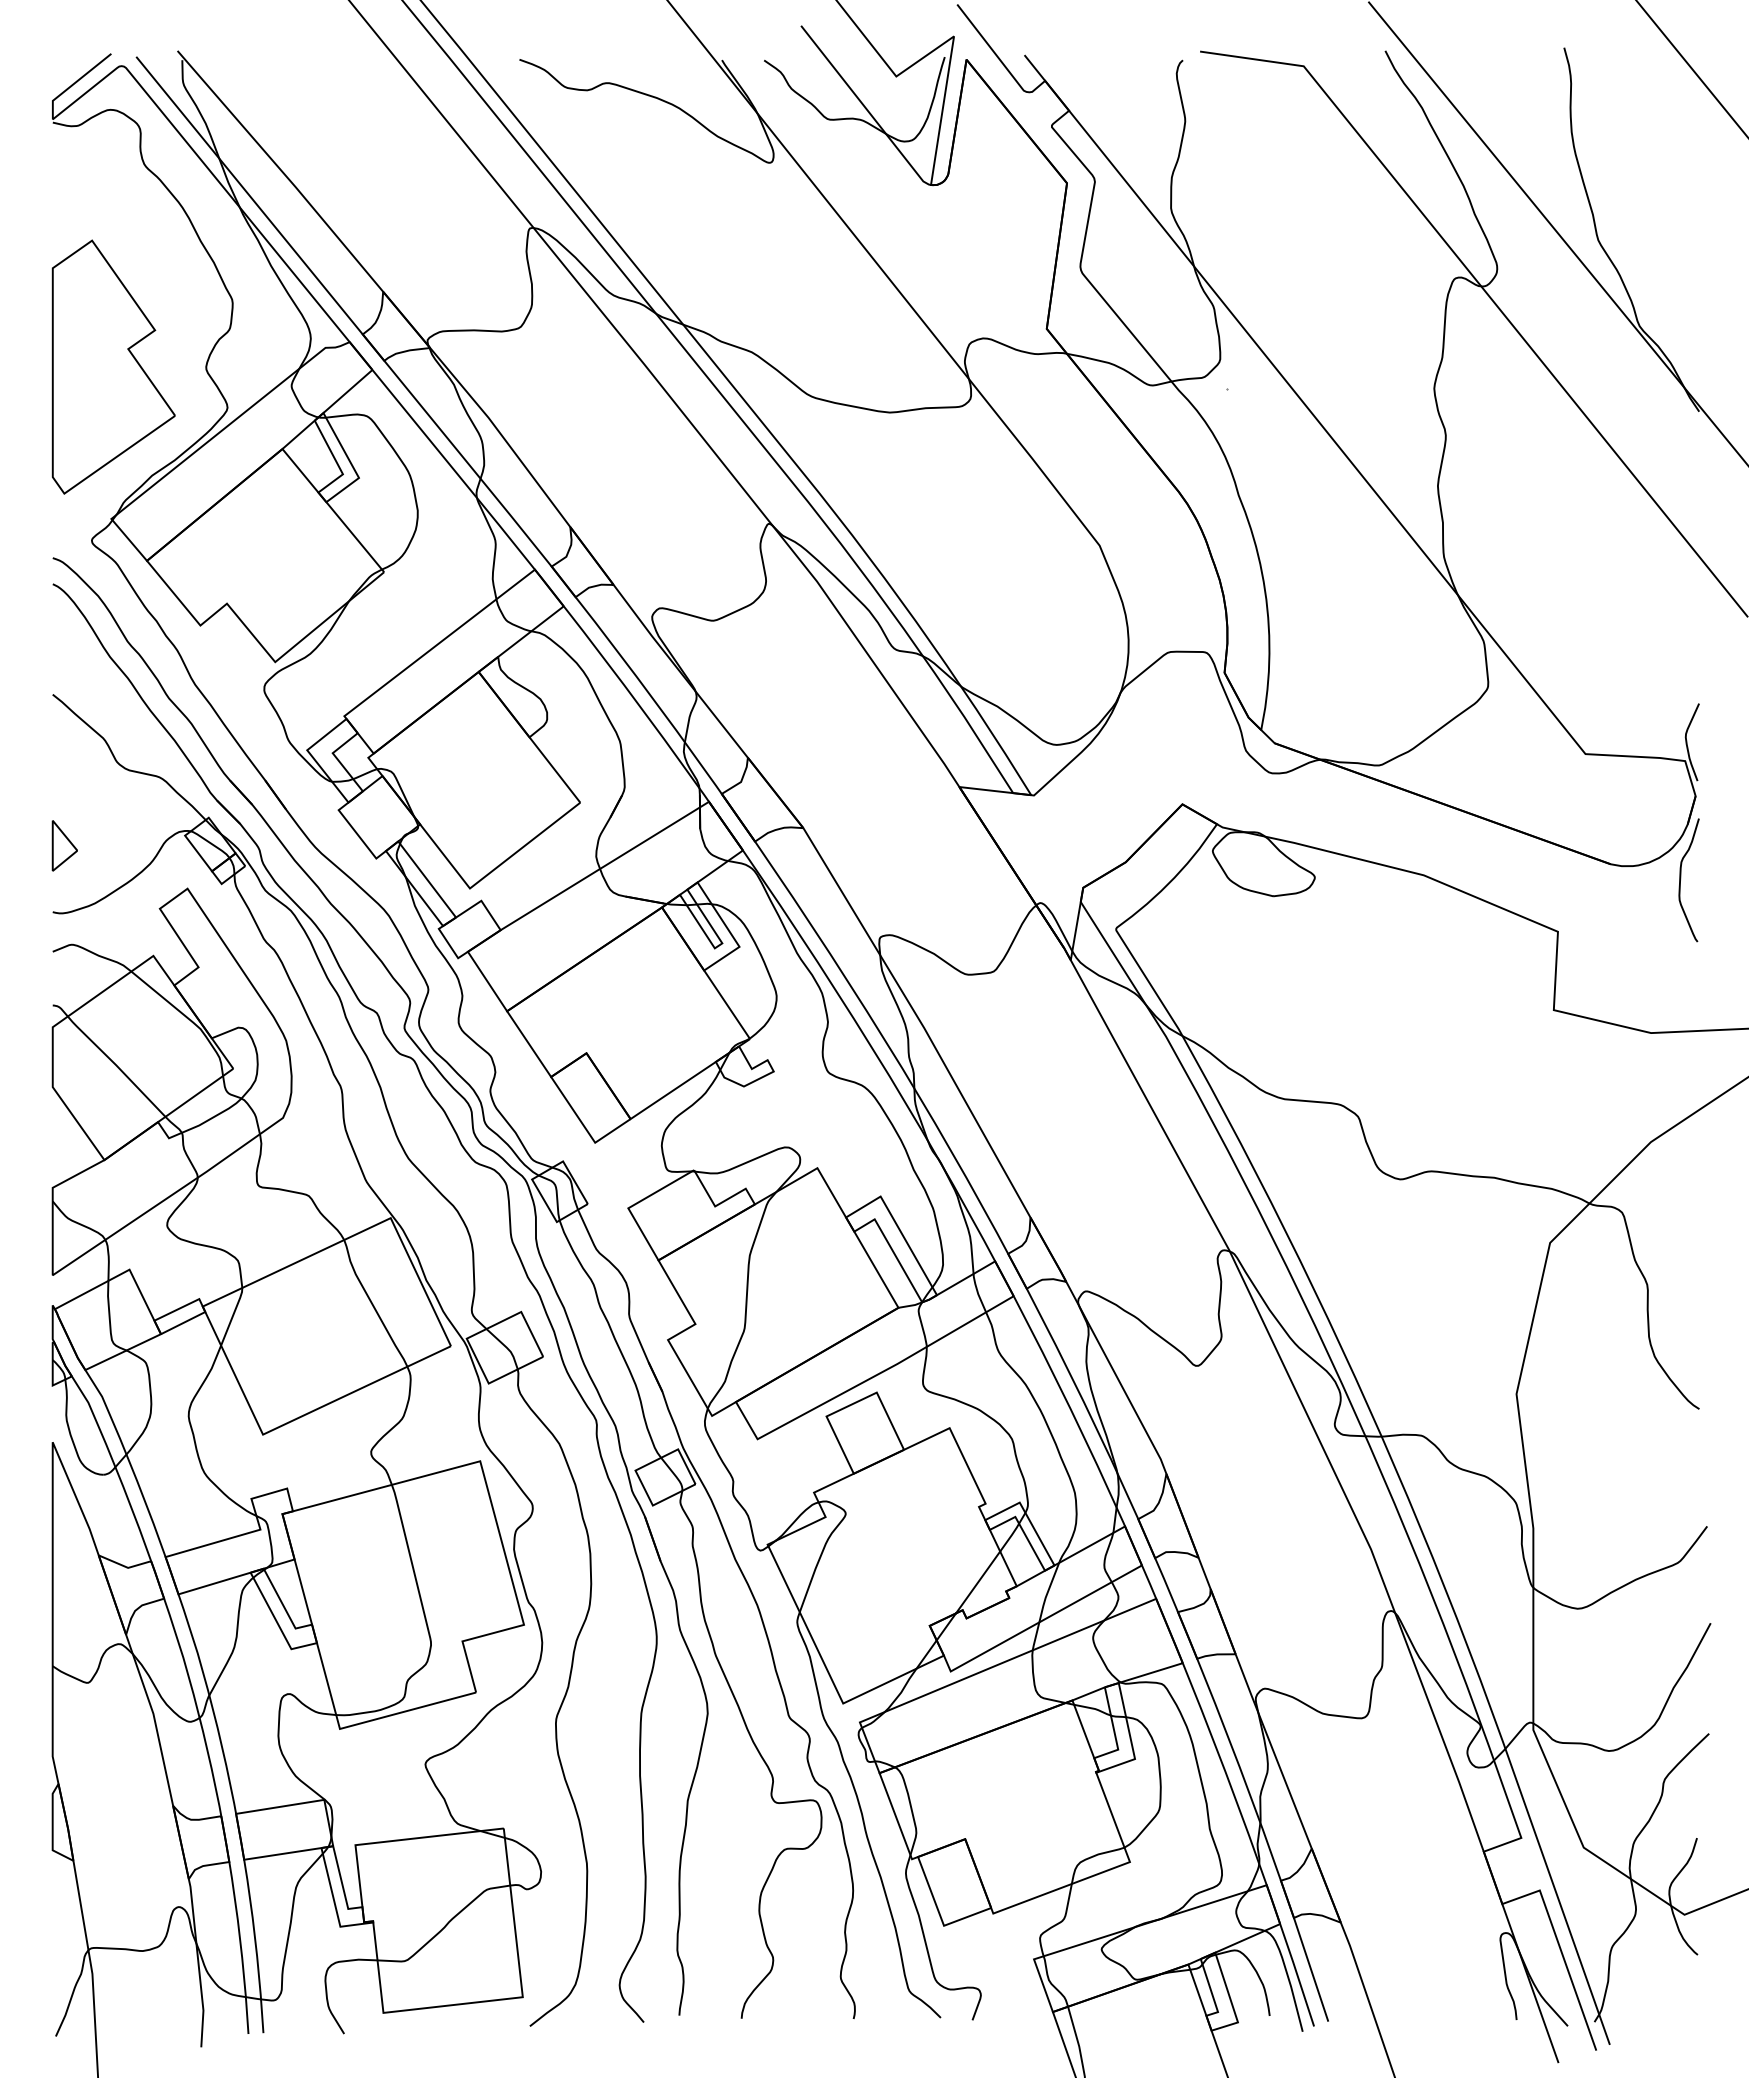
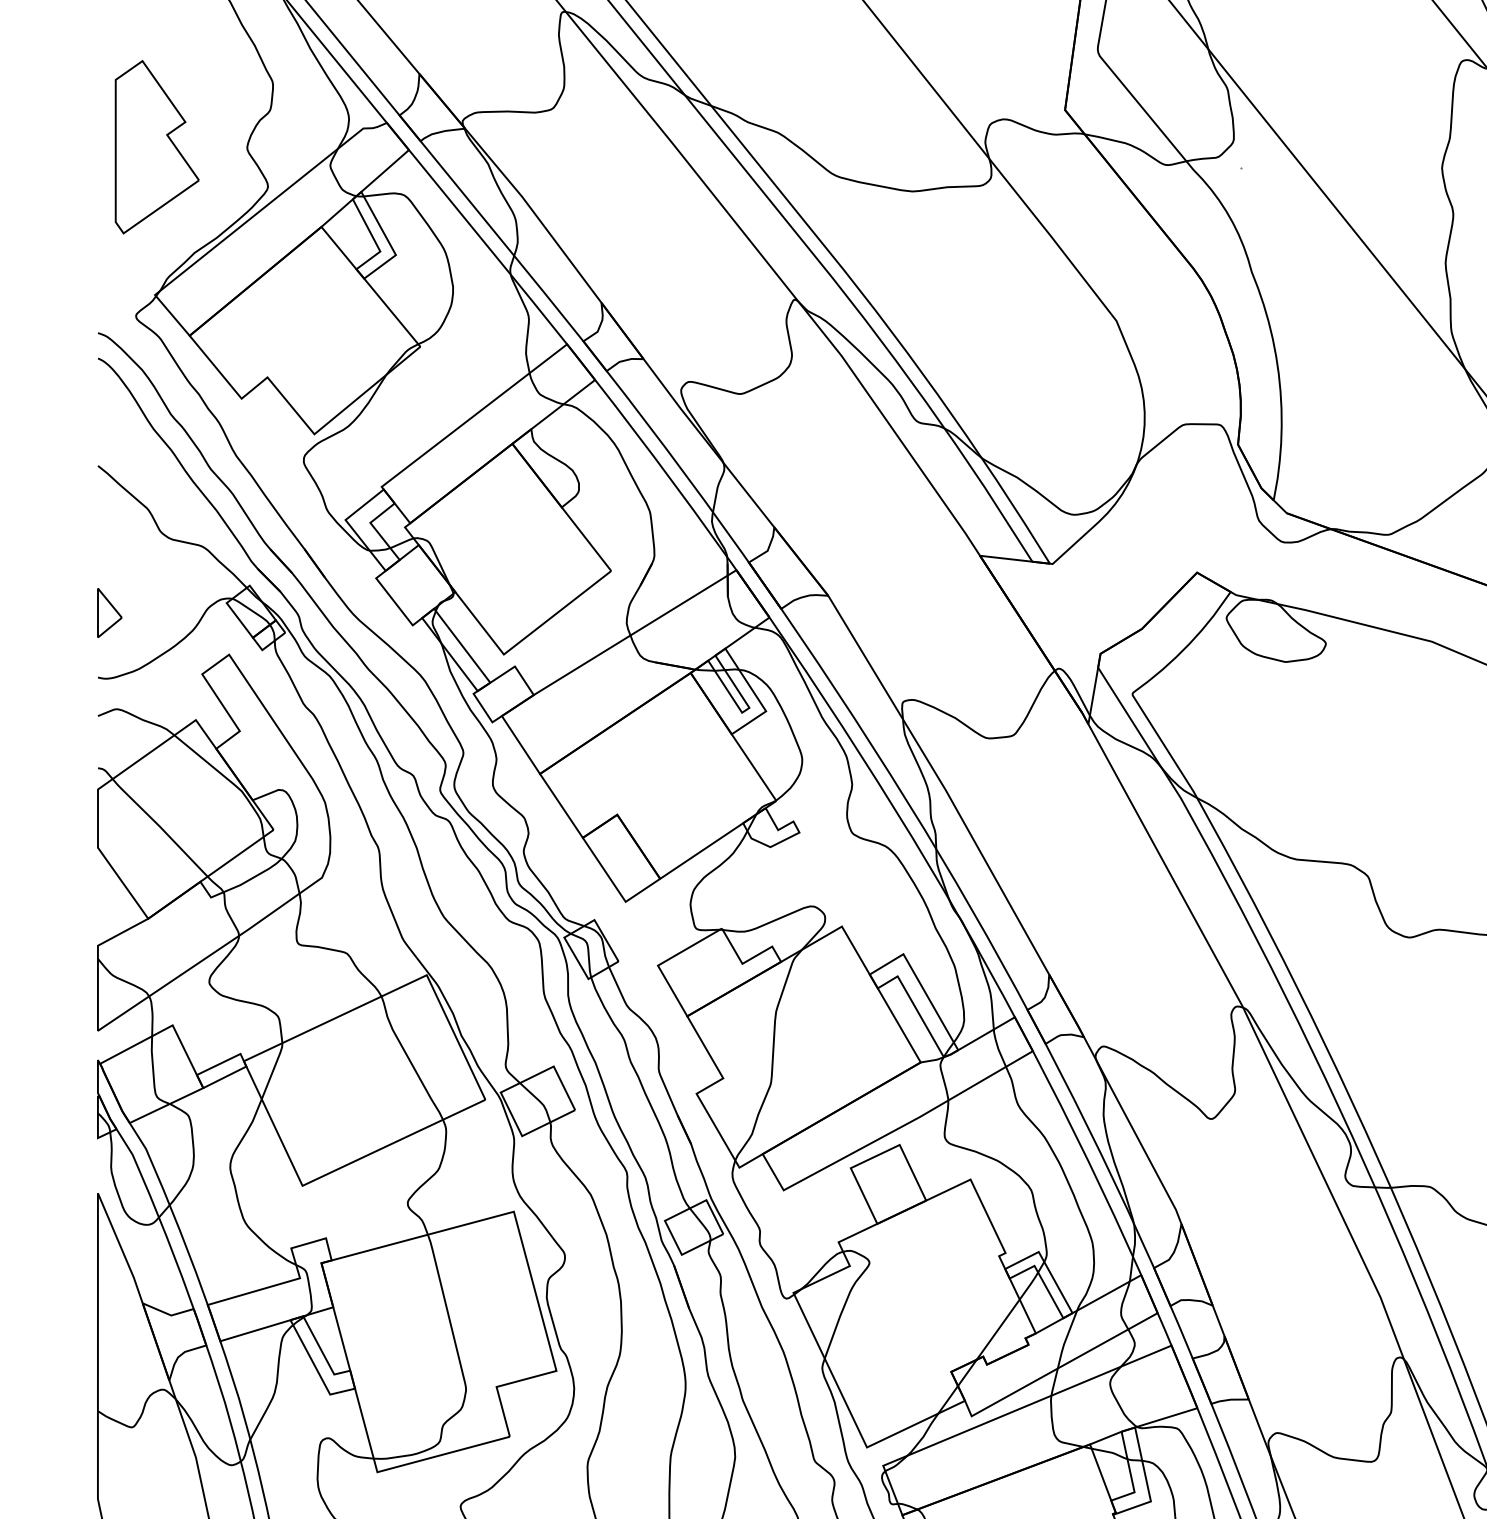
part: (113, 366) -> (157, 146), size x0.7

